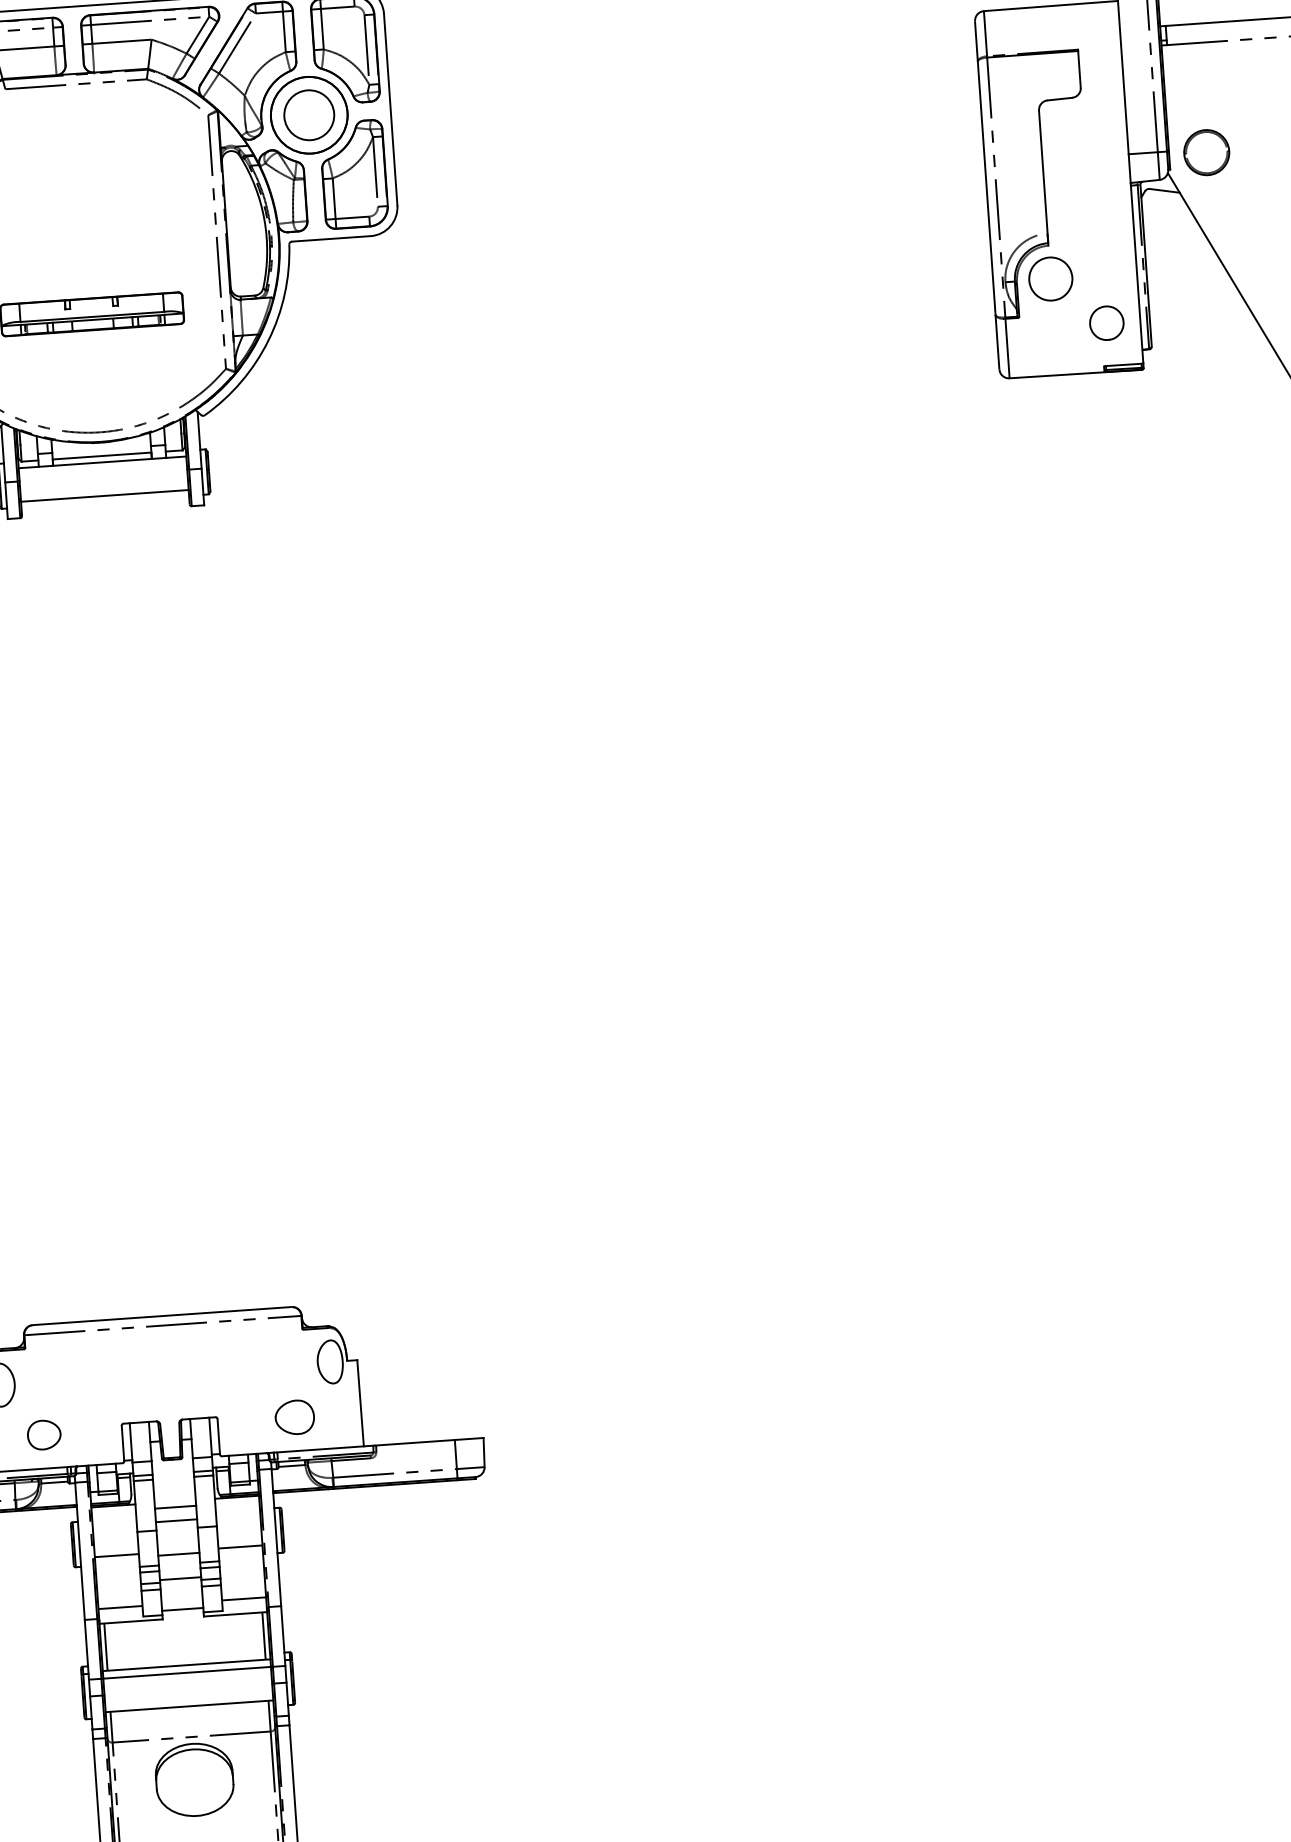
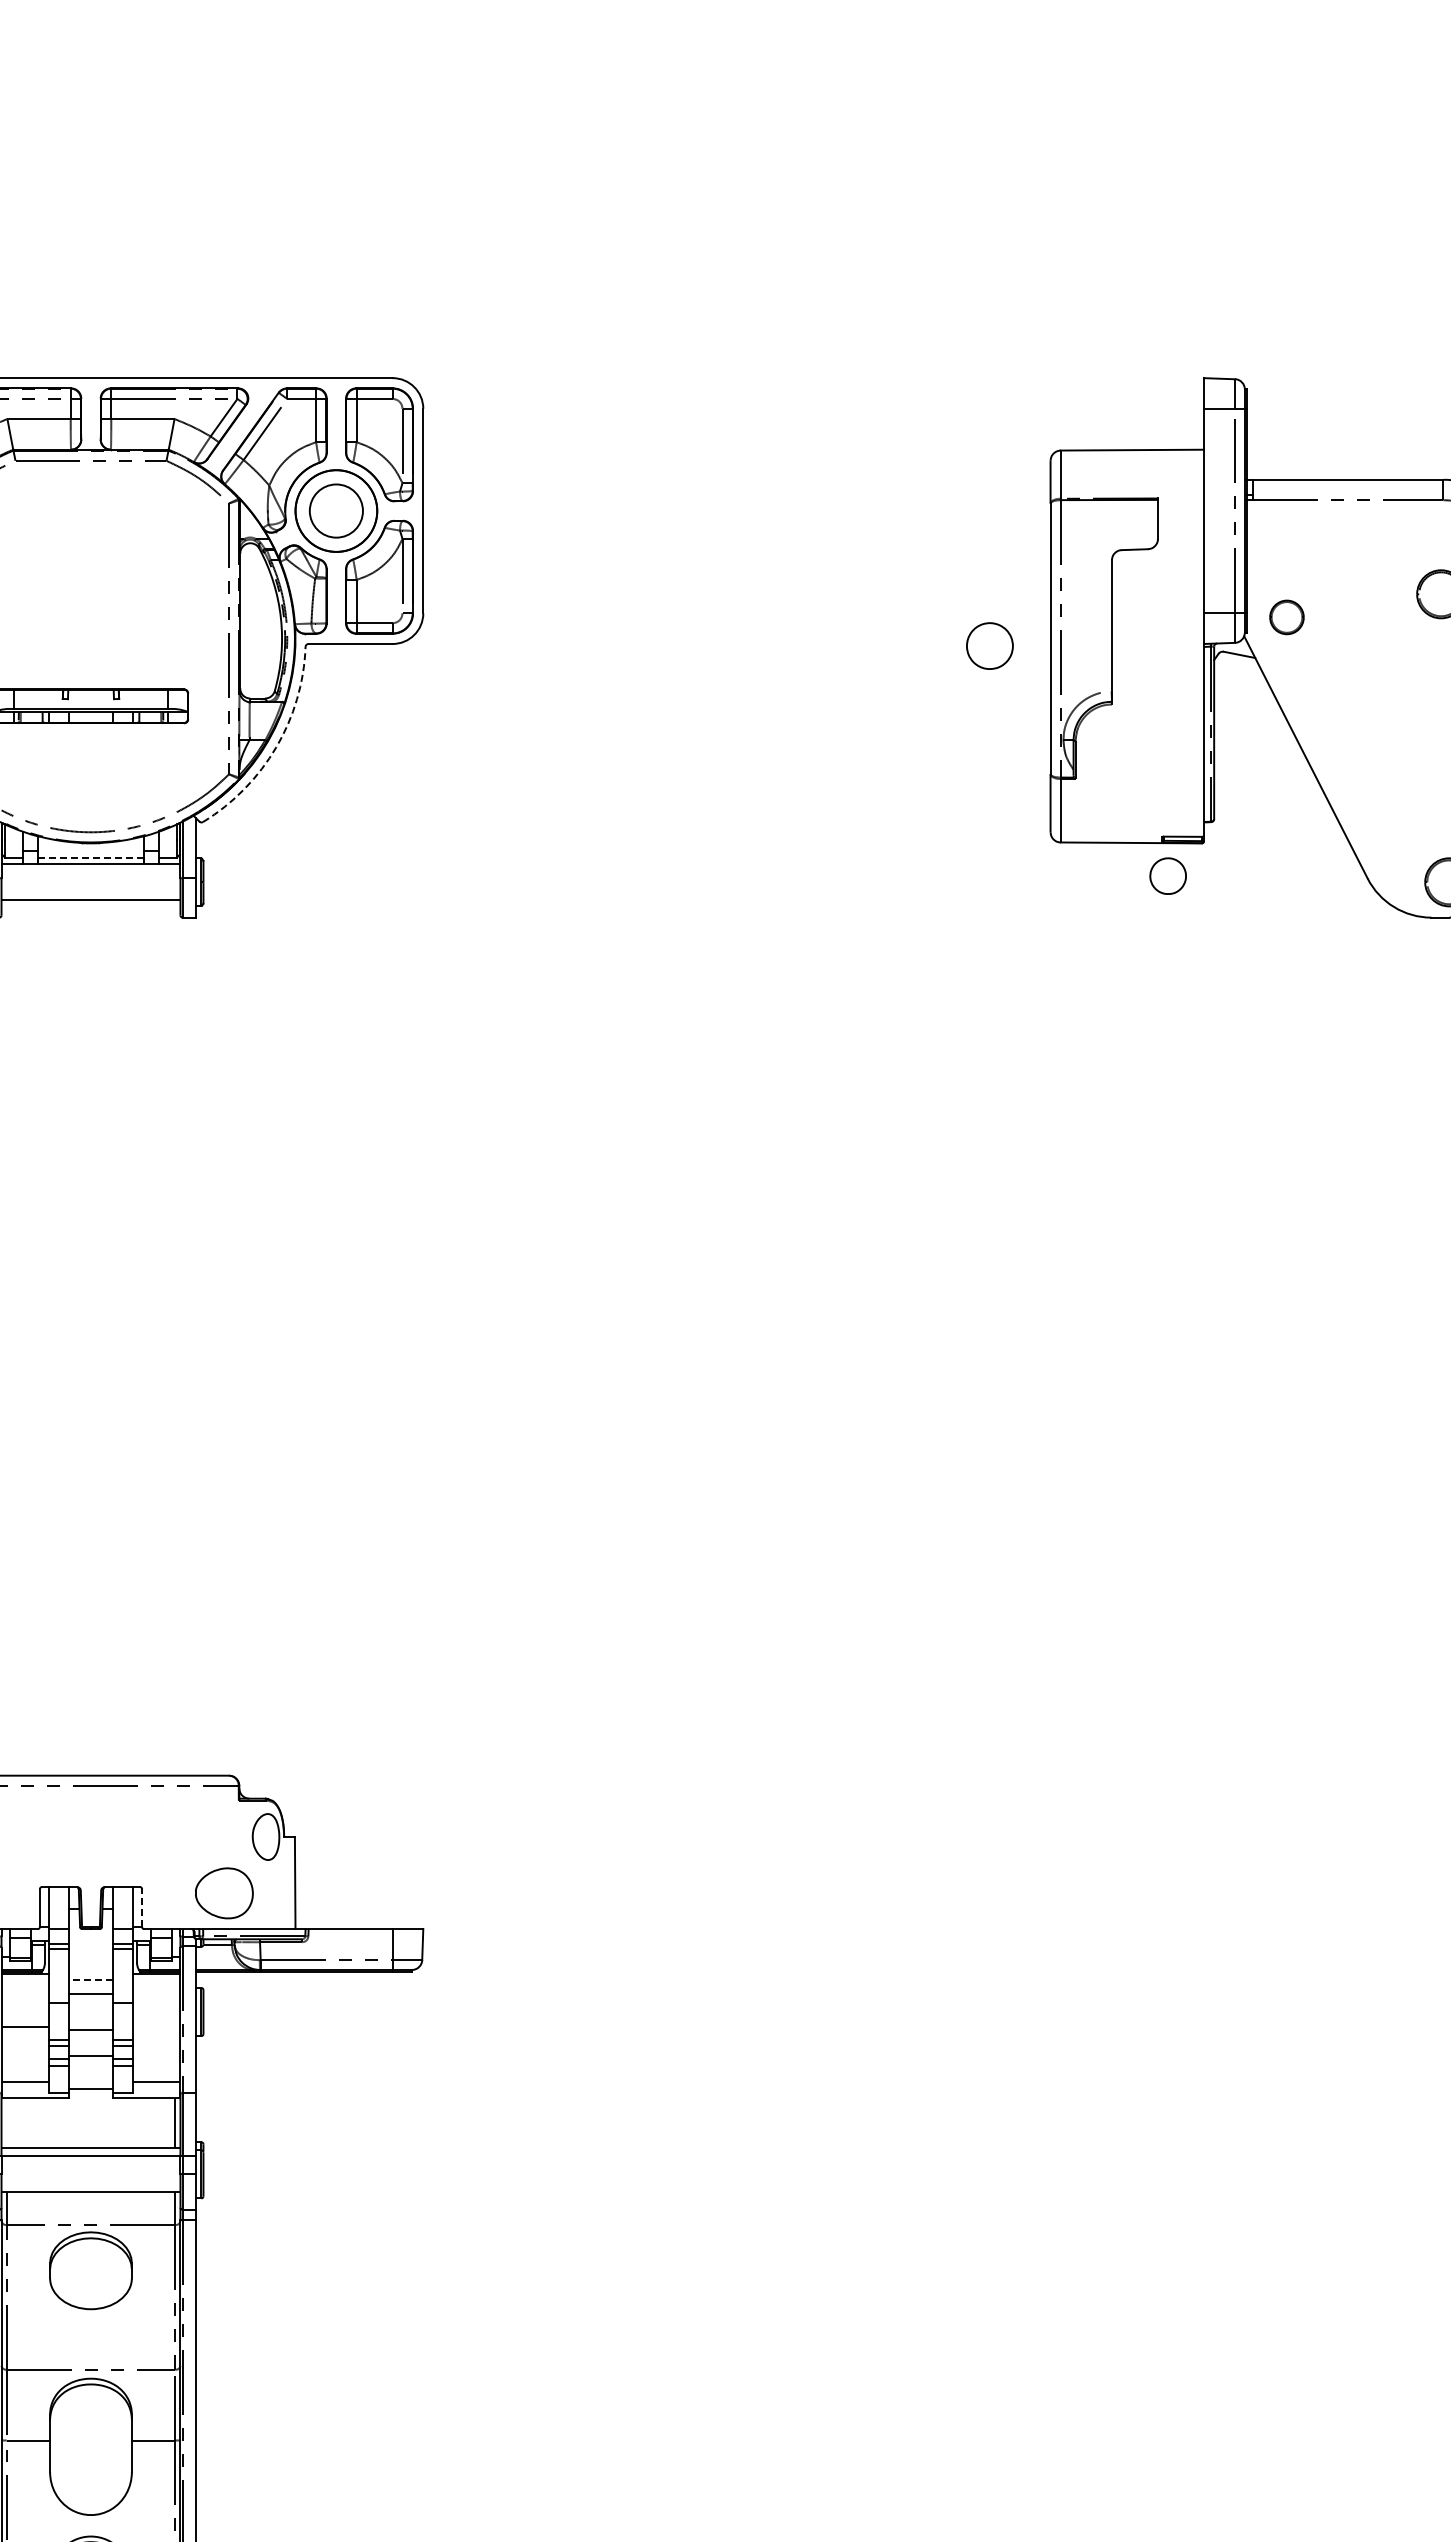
part: (1206, 152) -> (1286, 617), size x0.7
part: (1050, 278) -> (989, 645), moved
part: (1106, 322) -> (1167, 875), moved
arc: (268, 340) -> (276, 747), solid -> dashed
line: (102, 455) -> (91, 857), solid -> dashed
part: (294, 1416) -> (224, 1892), size x1.4
line: (219, 1437) -> (142, 1908), solid -> dashed
line: (176, 1506) -> (91, 1979), solid -> dashed
line: (240, 1546) -> (156, 2026), removed
line: (105, 1646) -> (6, 2122), removed

